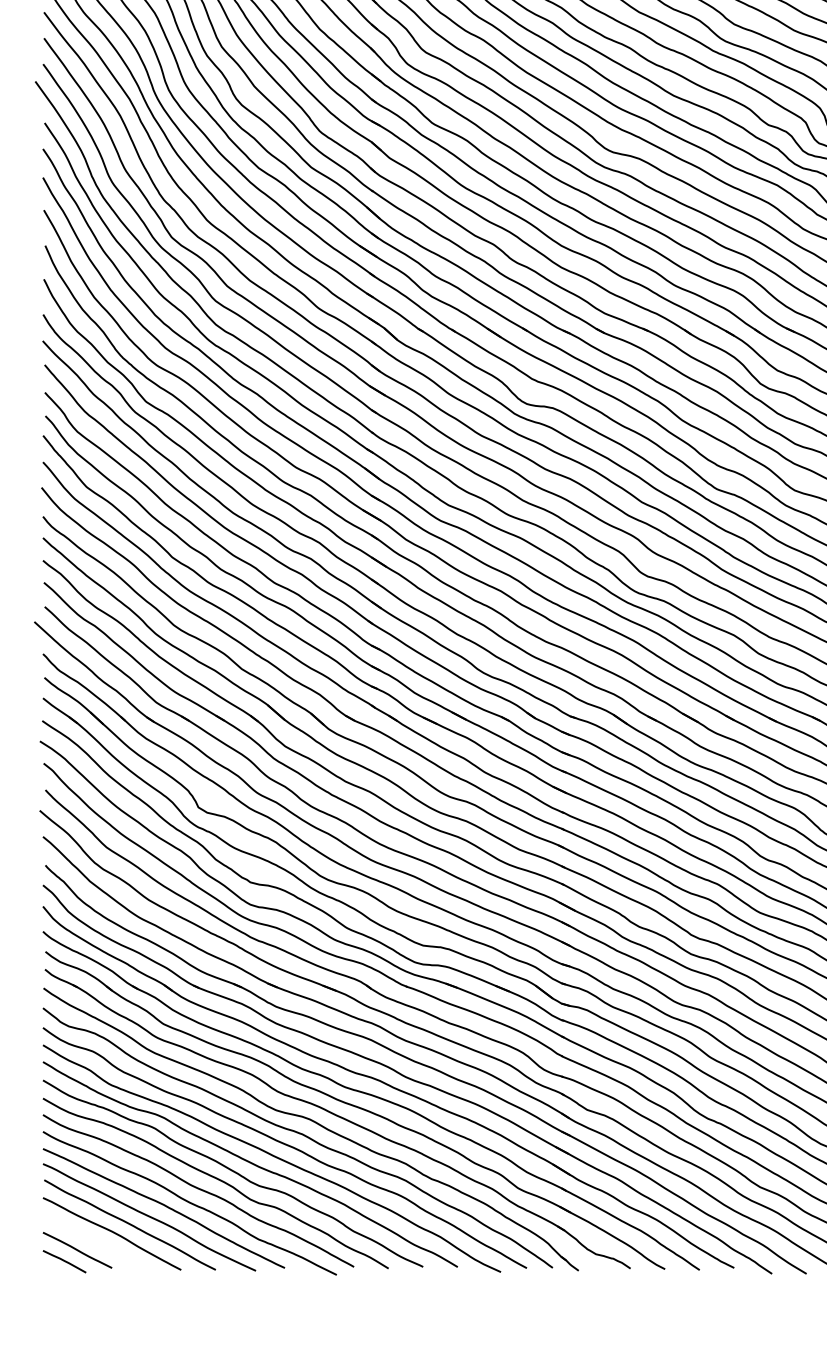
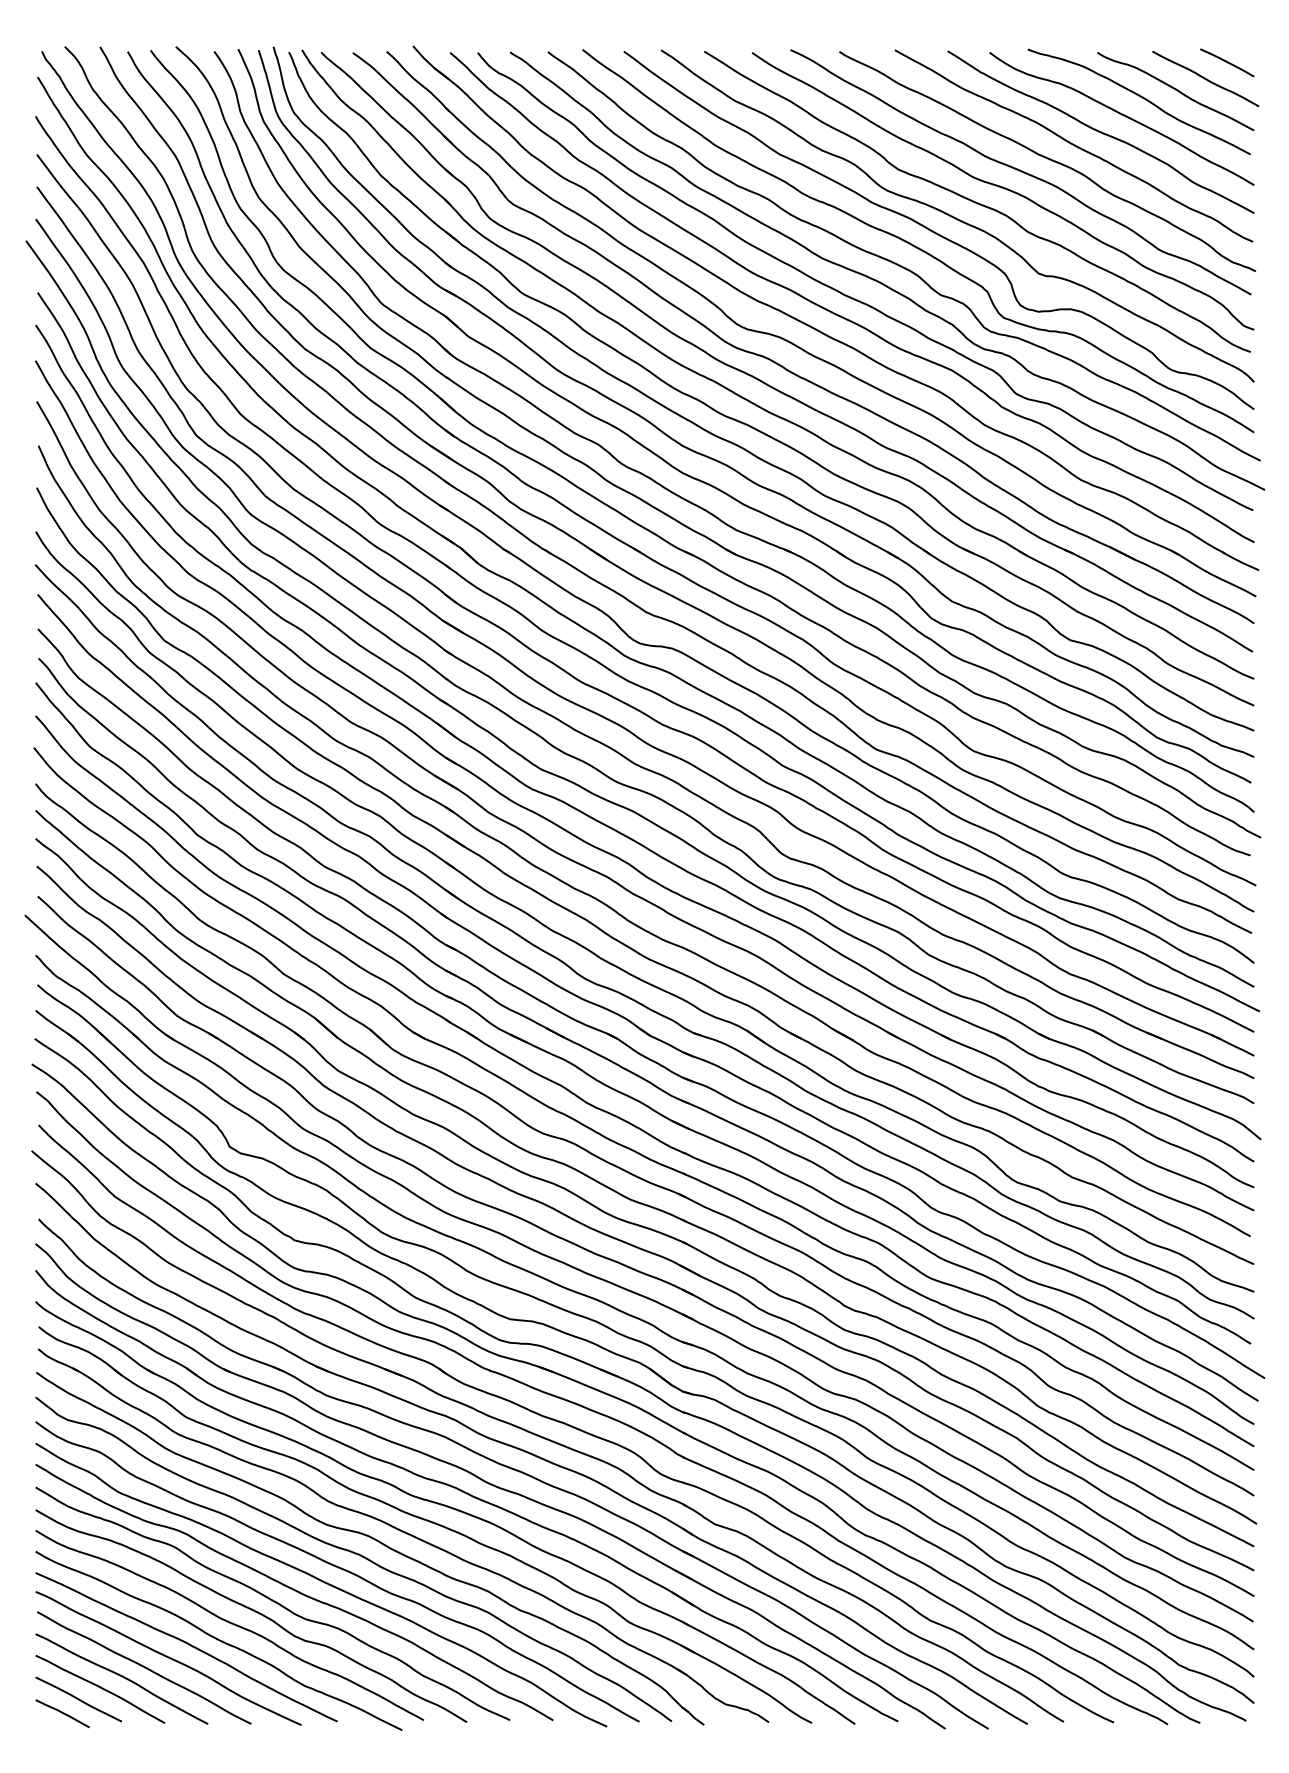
curve: (94, 1241) -> (100, 1688), added

